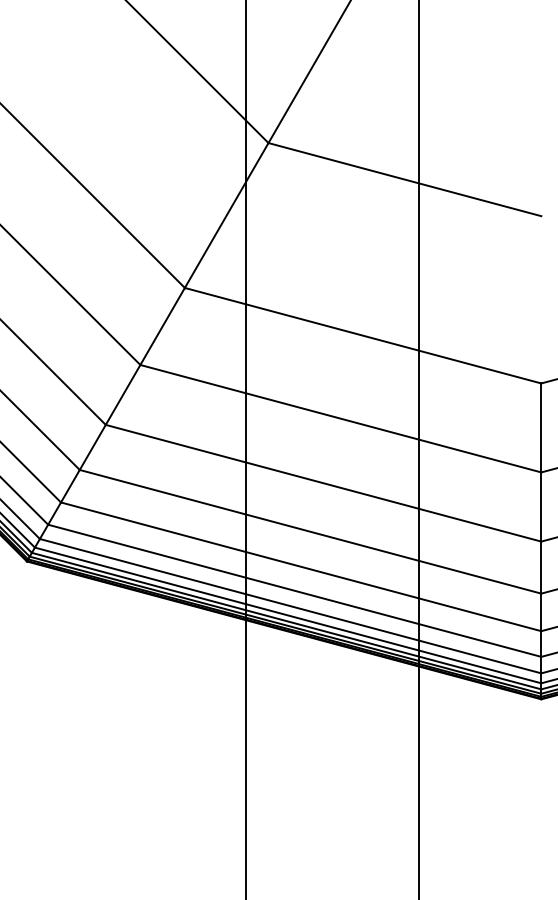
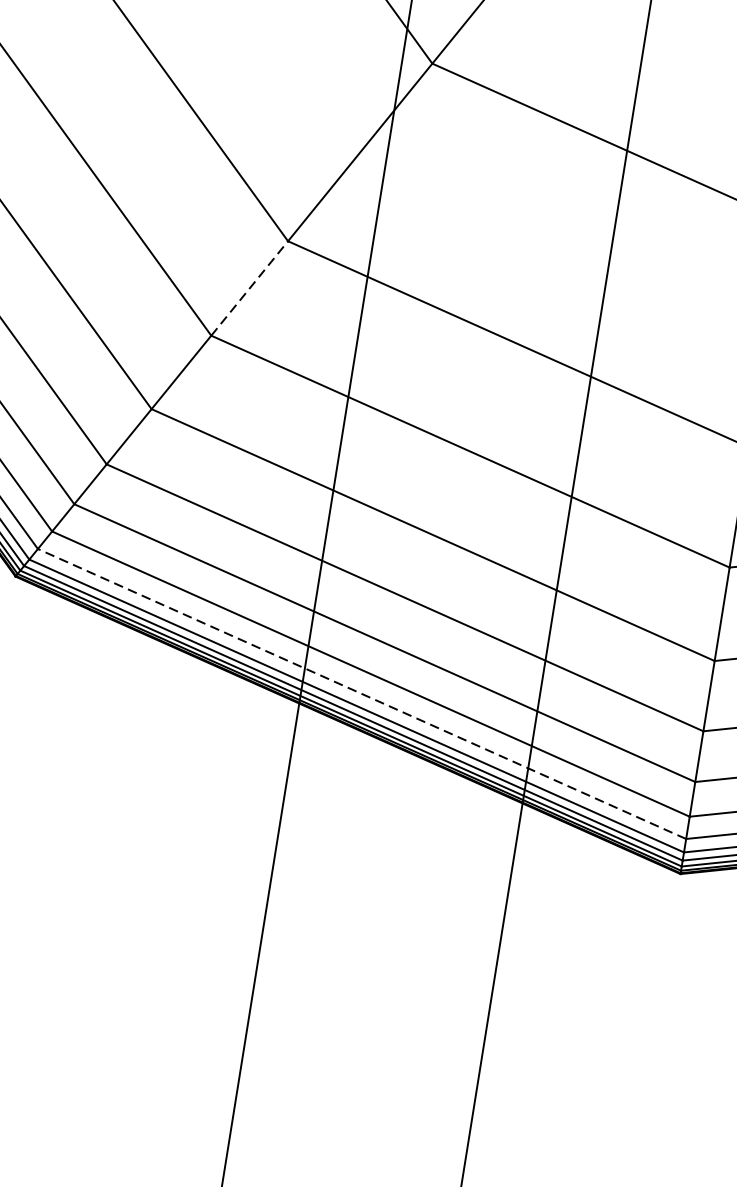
line: (162, 326) -> (249, 288), solid -> dashed
line: (290, 606) -> (361, 694), solid -> dashed

